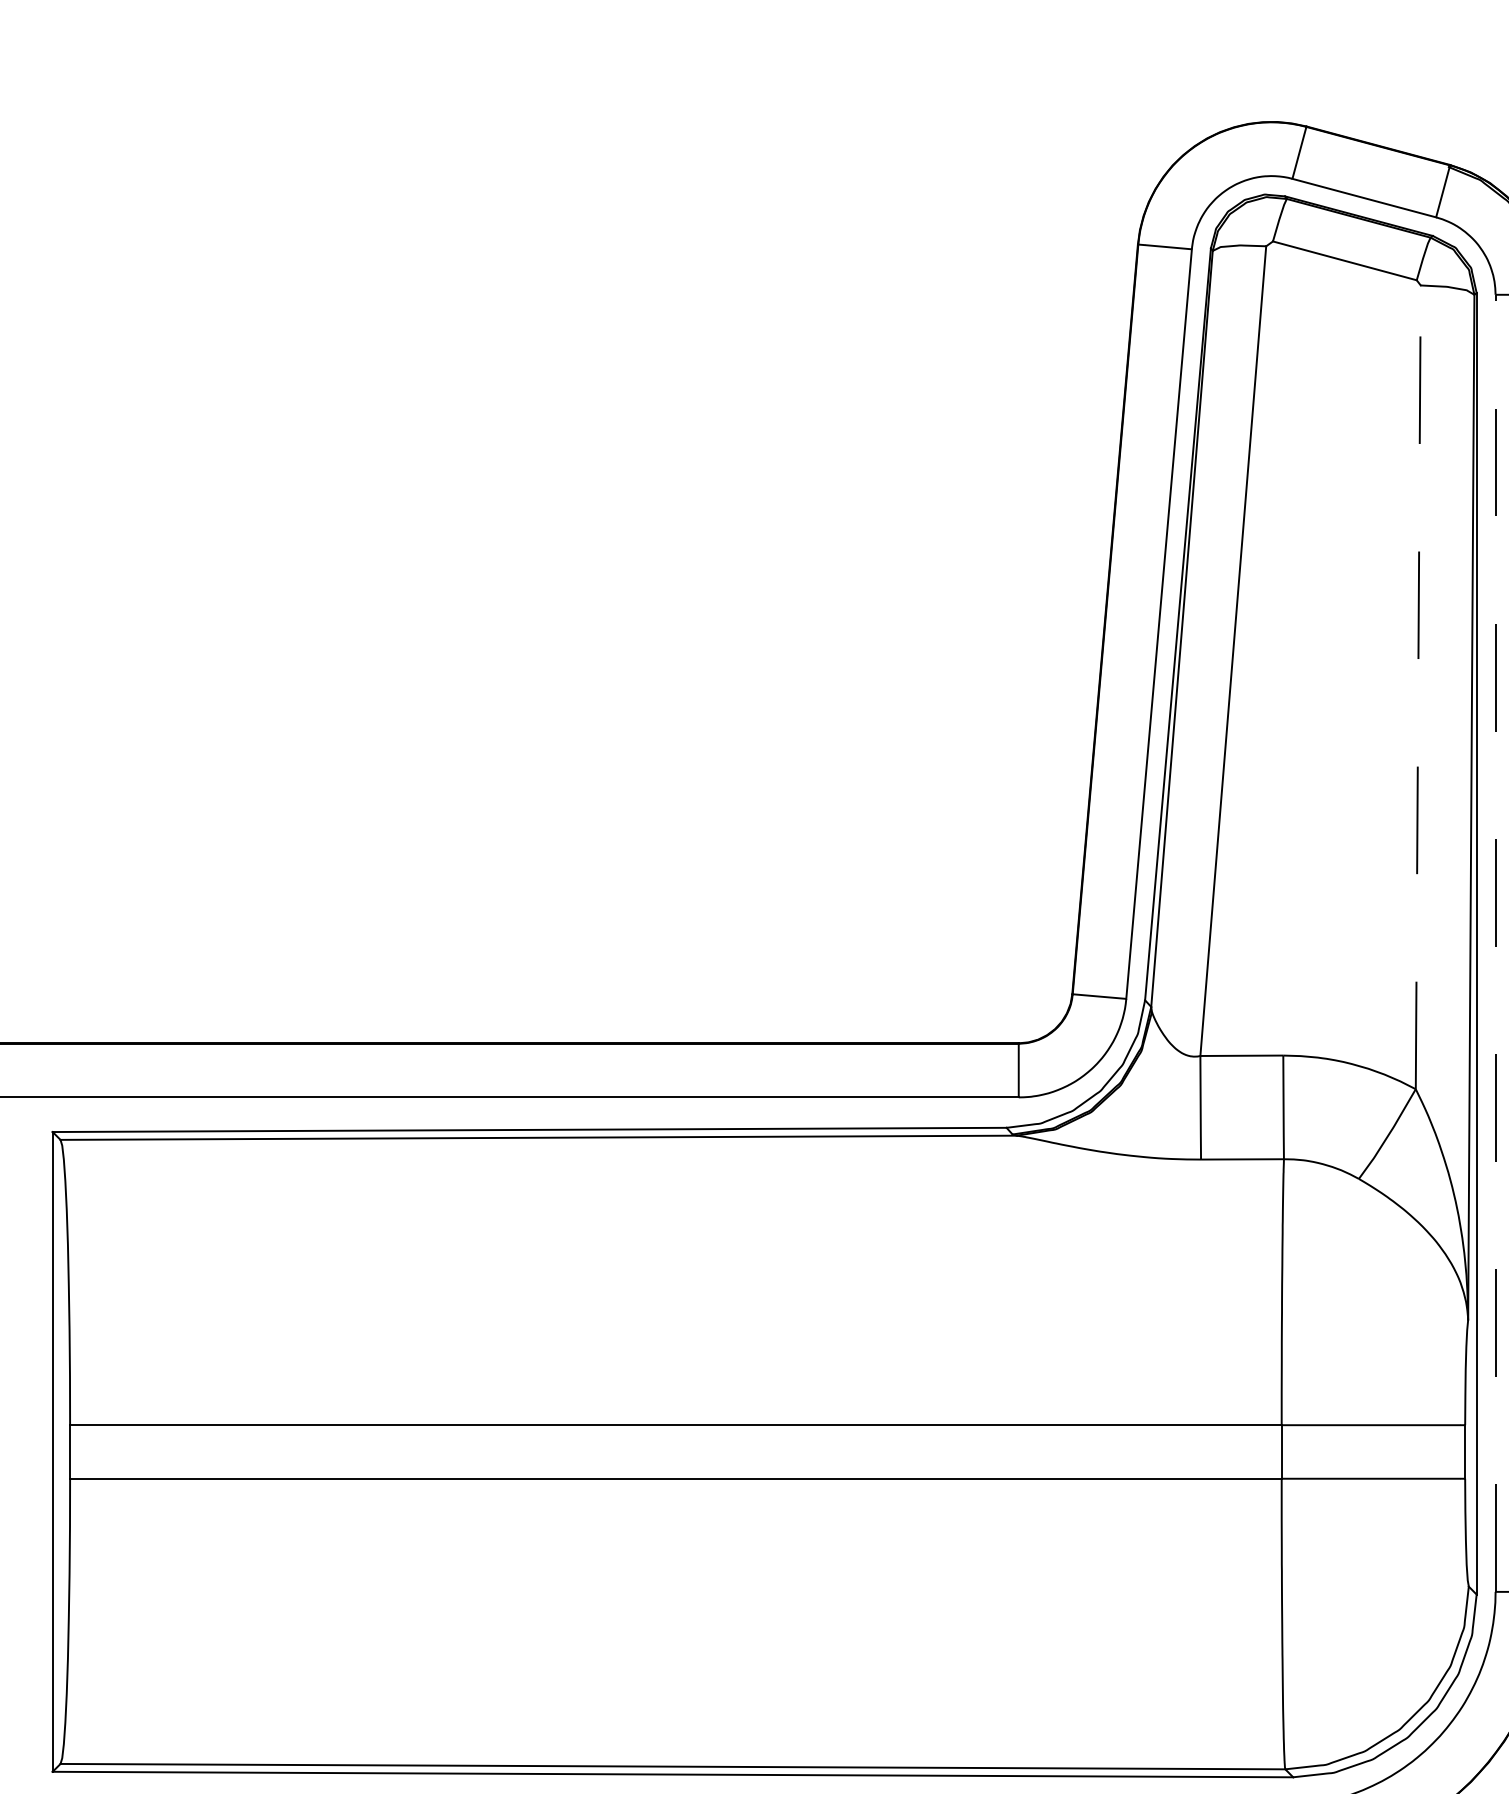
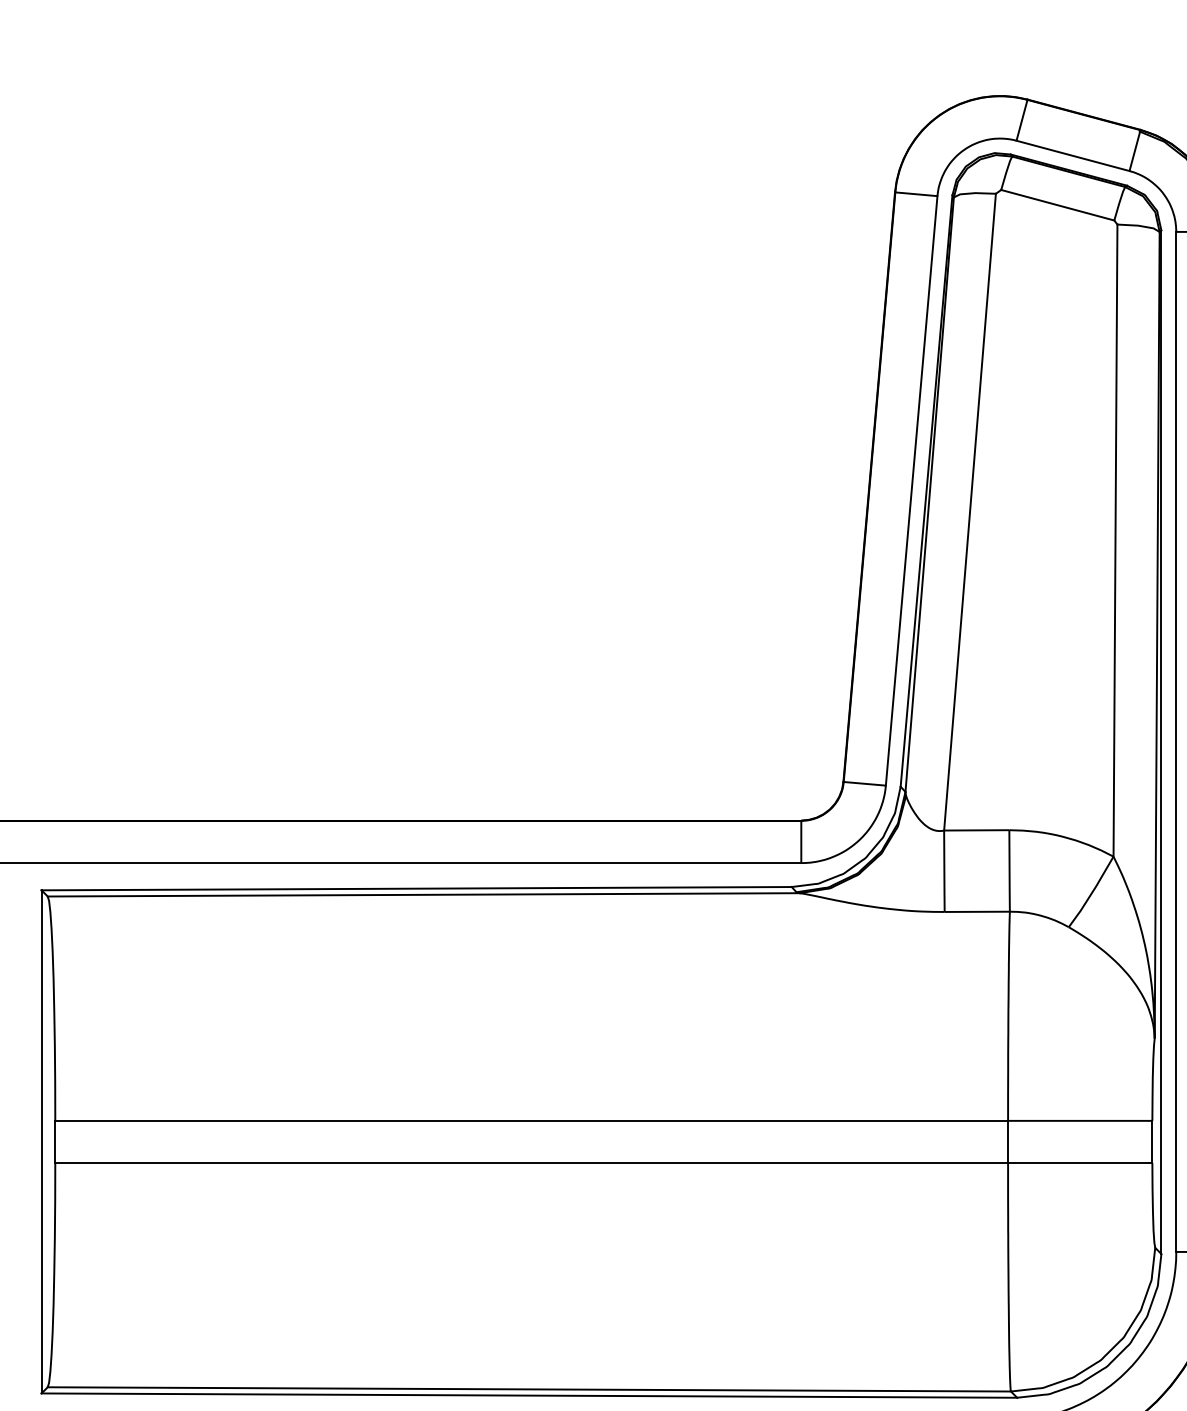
line: (1418, 687) -> (1115, 540), dashed -> solid
line: (1495, 943) -> (1176, 742), dashed -> solid

